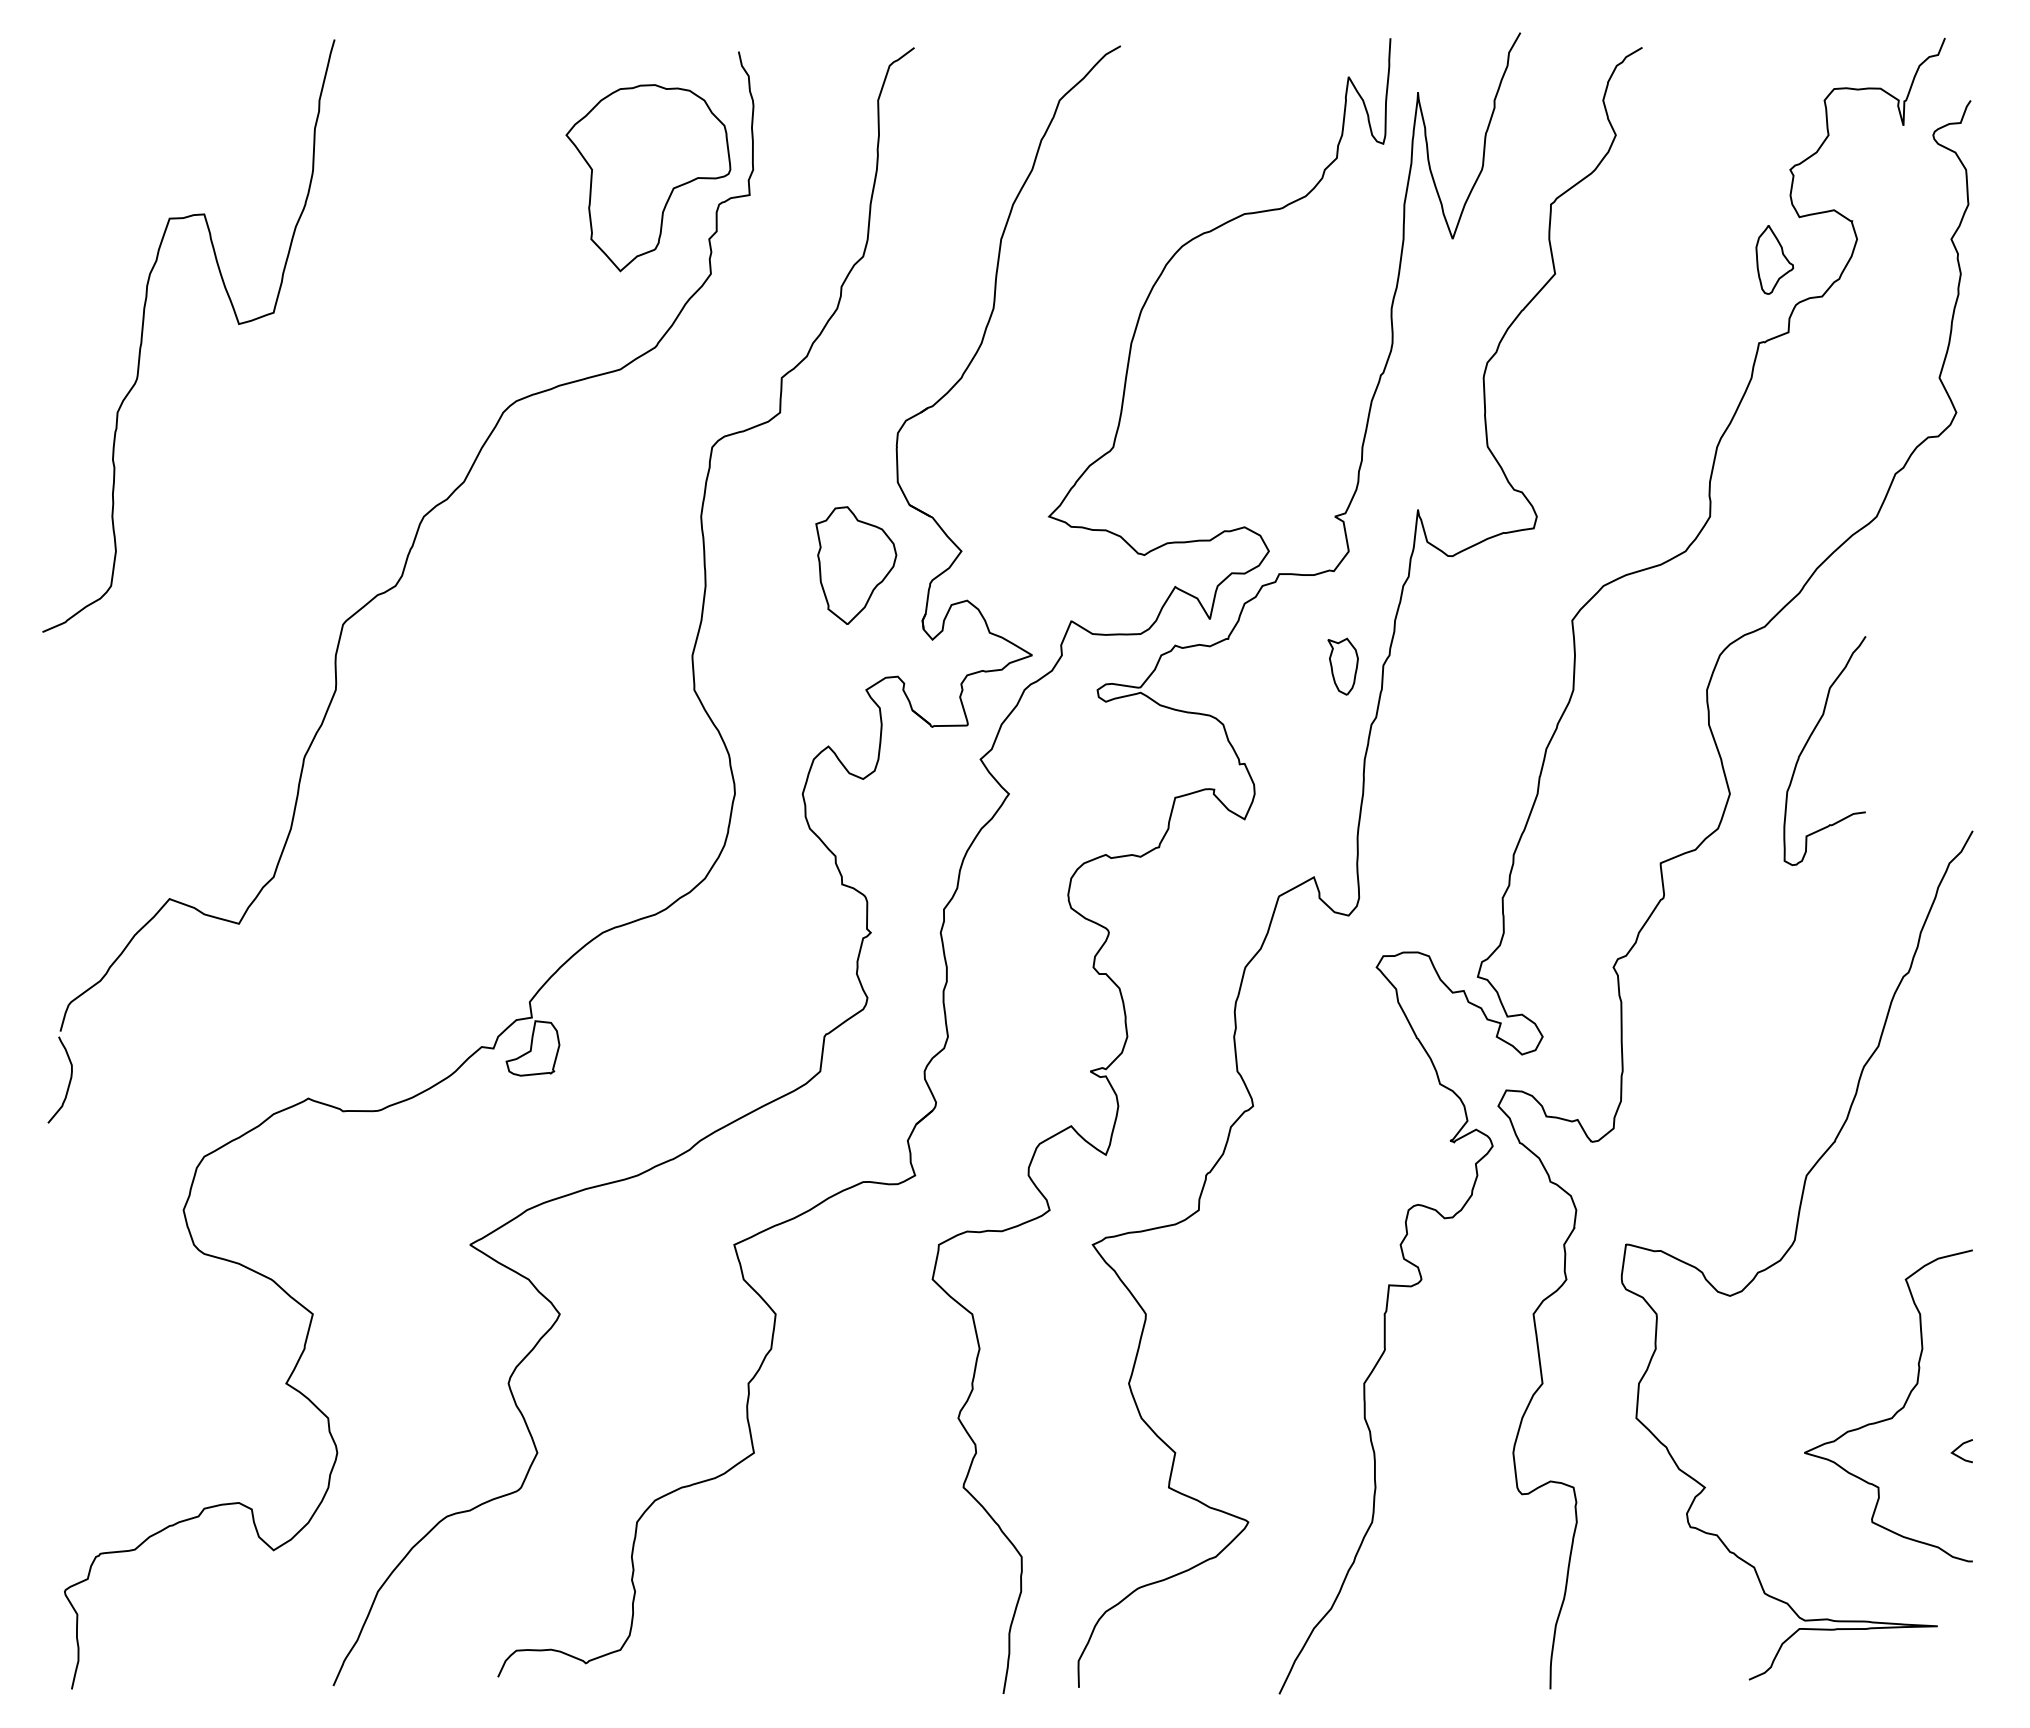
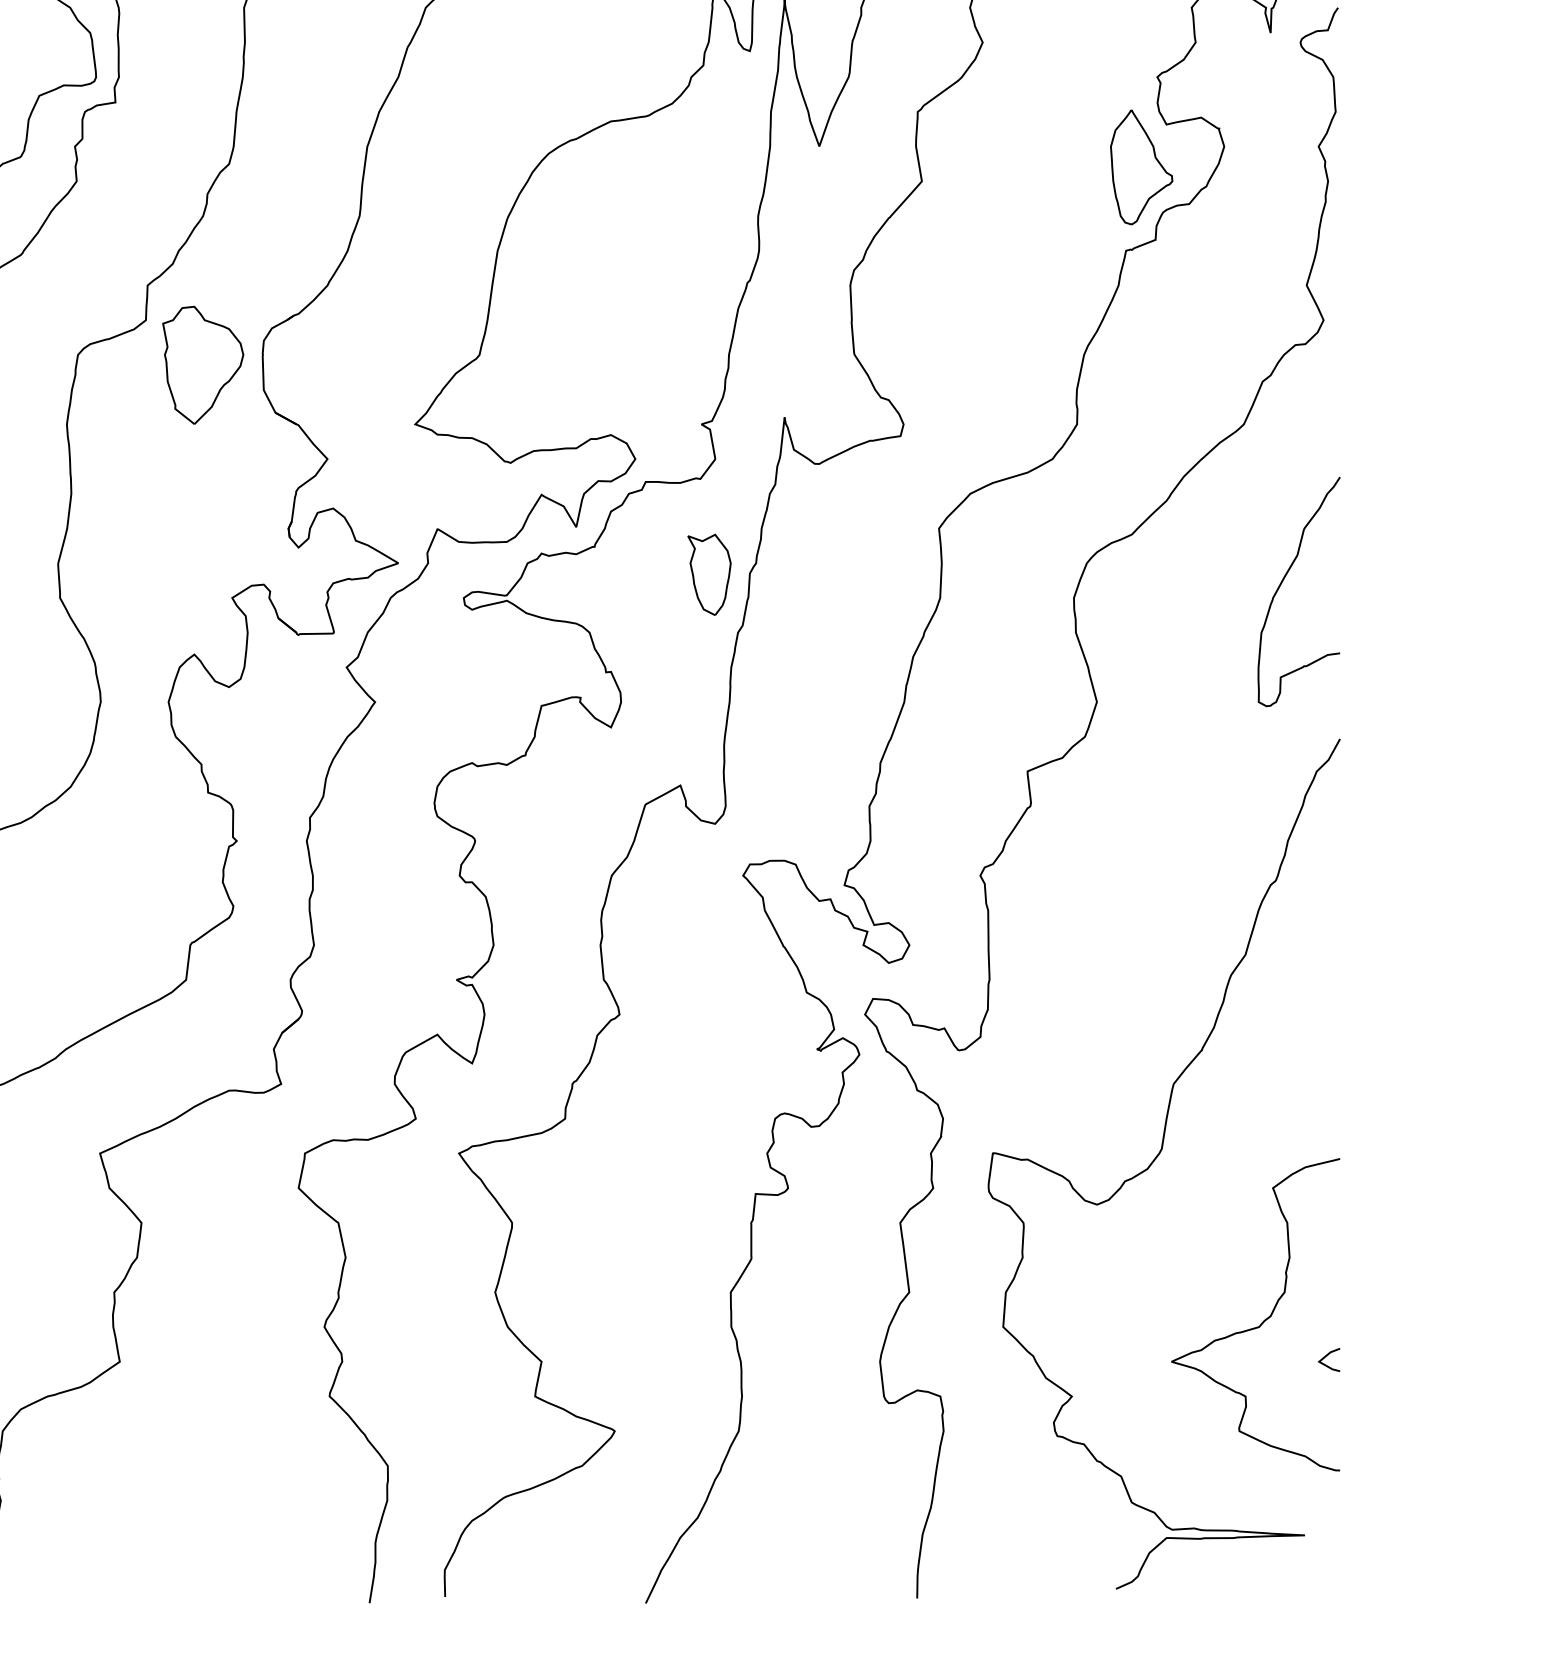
part: (1774, 259) -> (1141, 166), size x1.67
part: (856, 565) -> (203, 365), moved
part: (1343, 666) -> (710, 574), size x1.43
curve: (1808, 741) -> (1282, 582), moved

